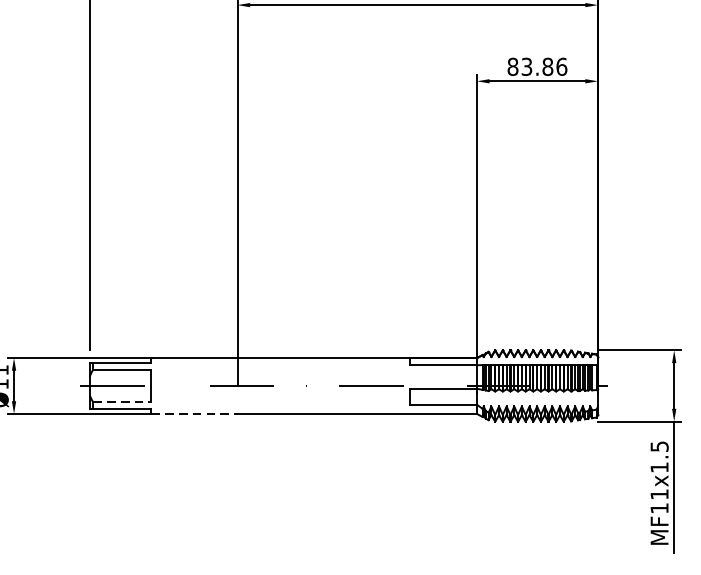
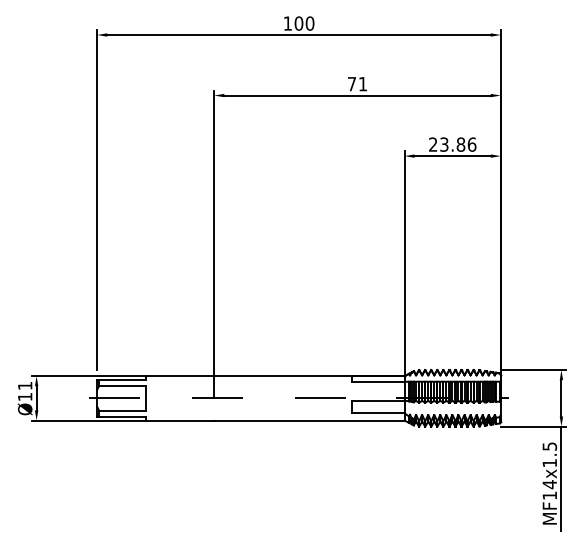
text: (513, 66) -> (433, 144), 83.86 -> 23.86
line: (123, 402) -> (123, 411), dashed -> solid
line: (195, 413) -> (180, 420), dashed -> solid
text: (659, 494) -> (549, 484), MF11x1.5 -> MF14x1.5

